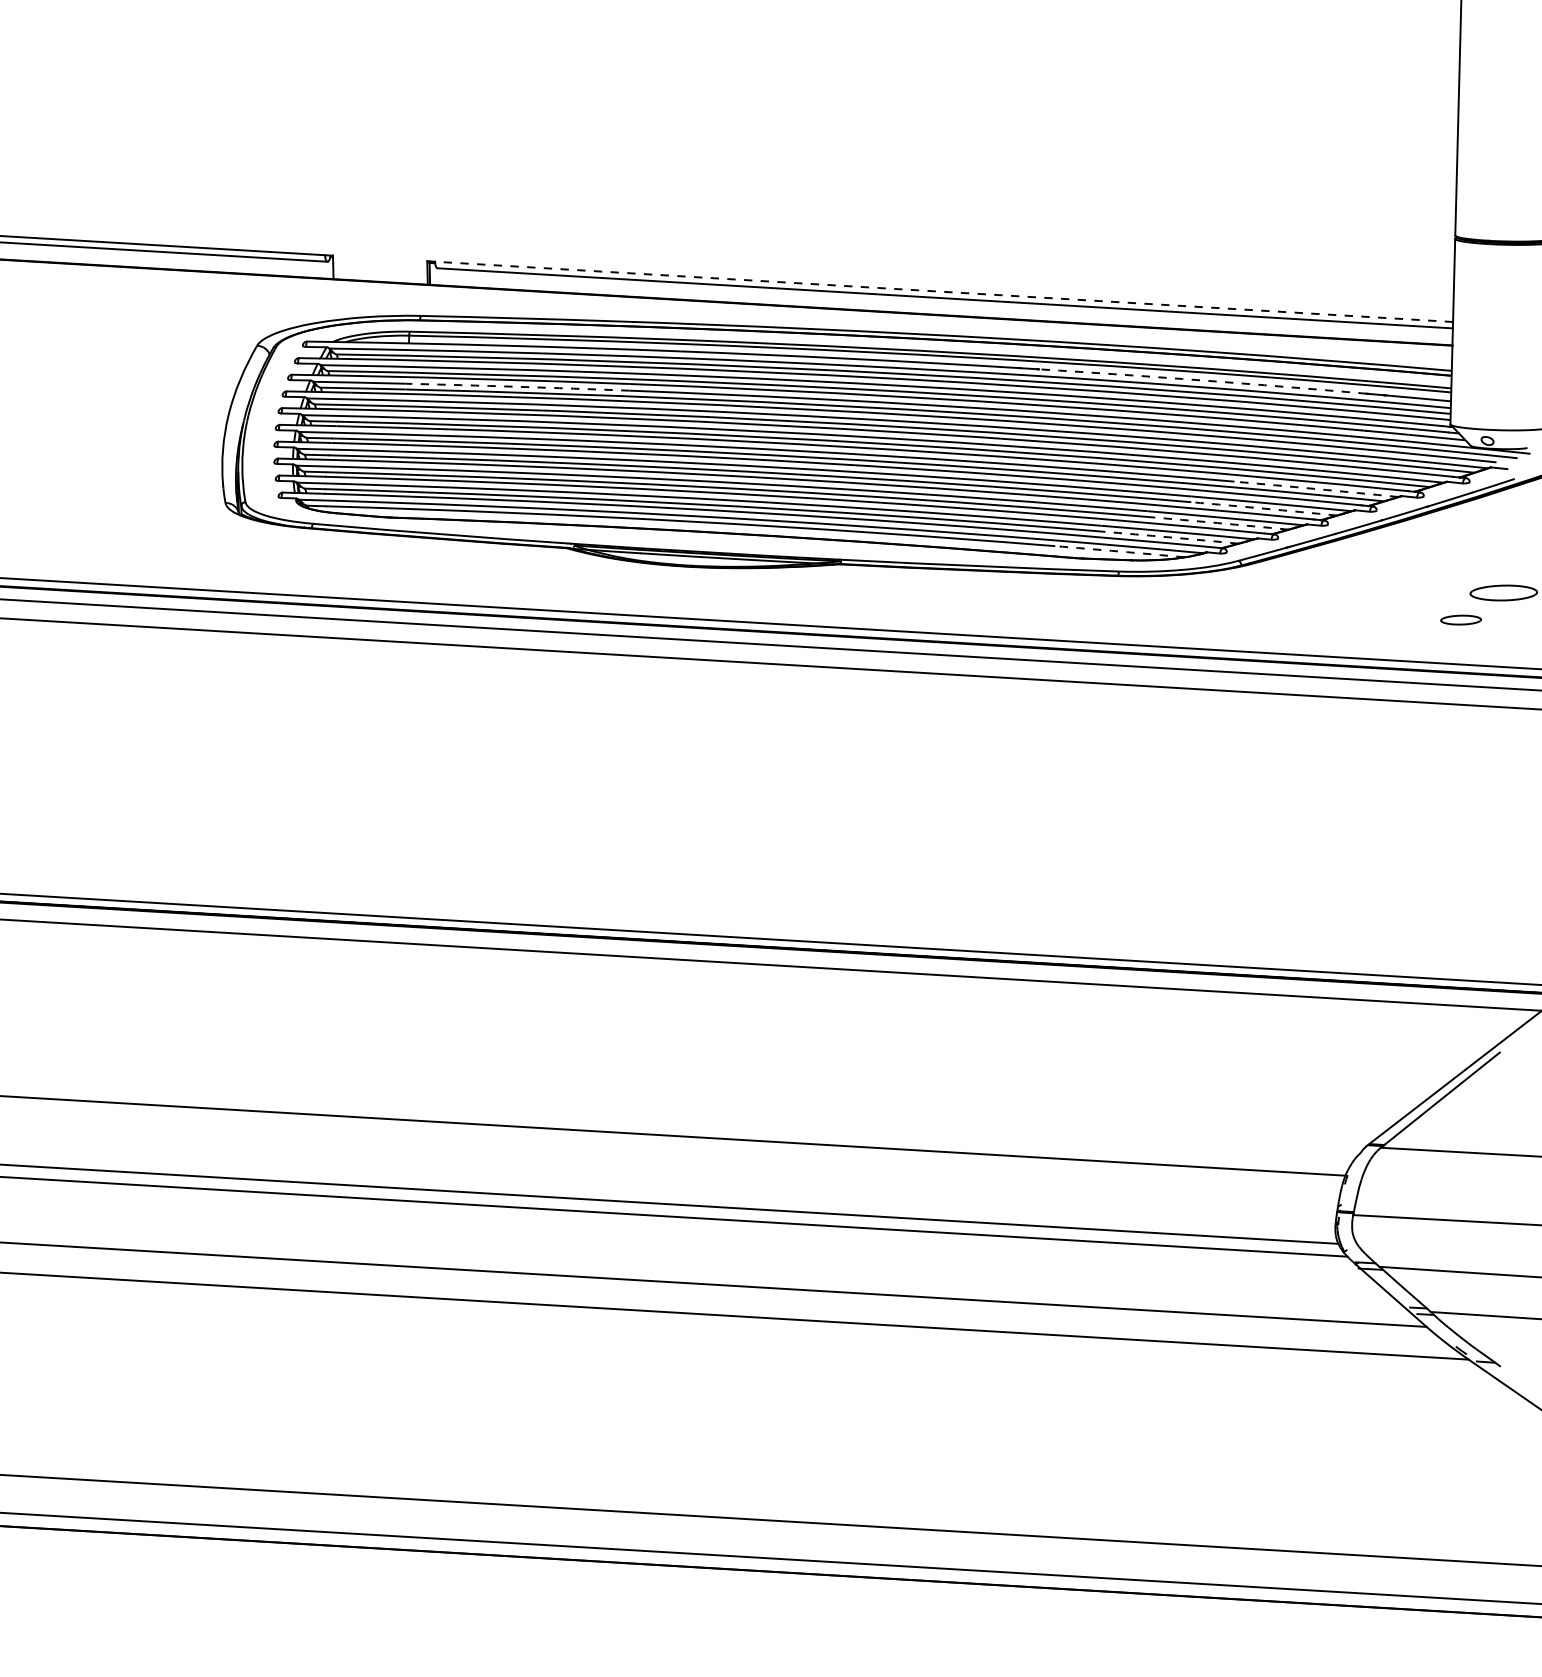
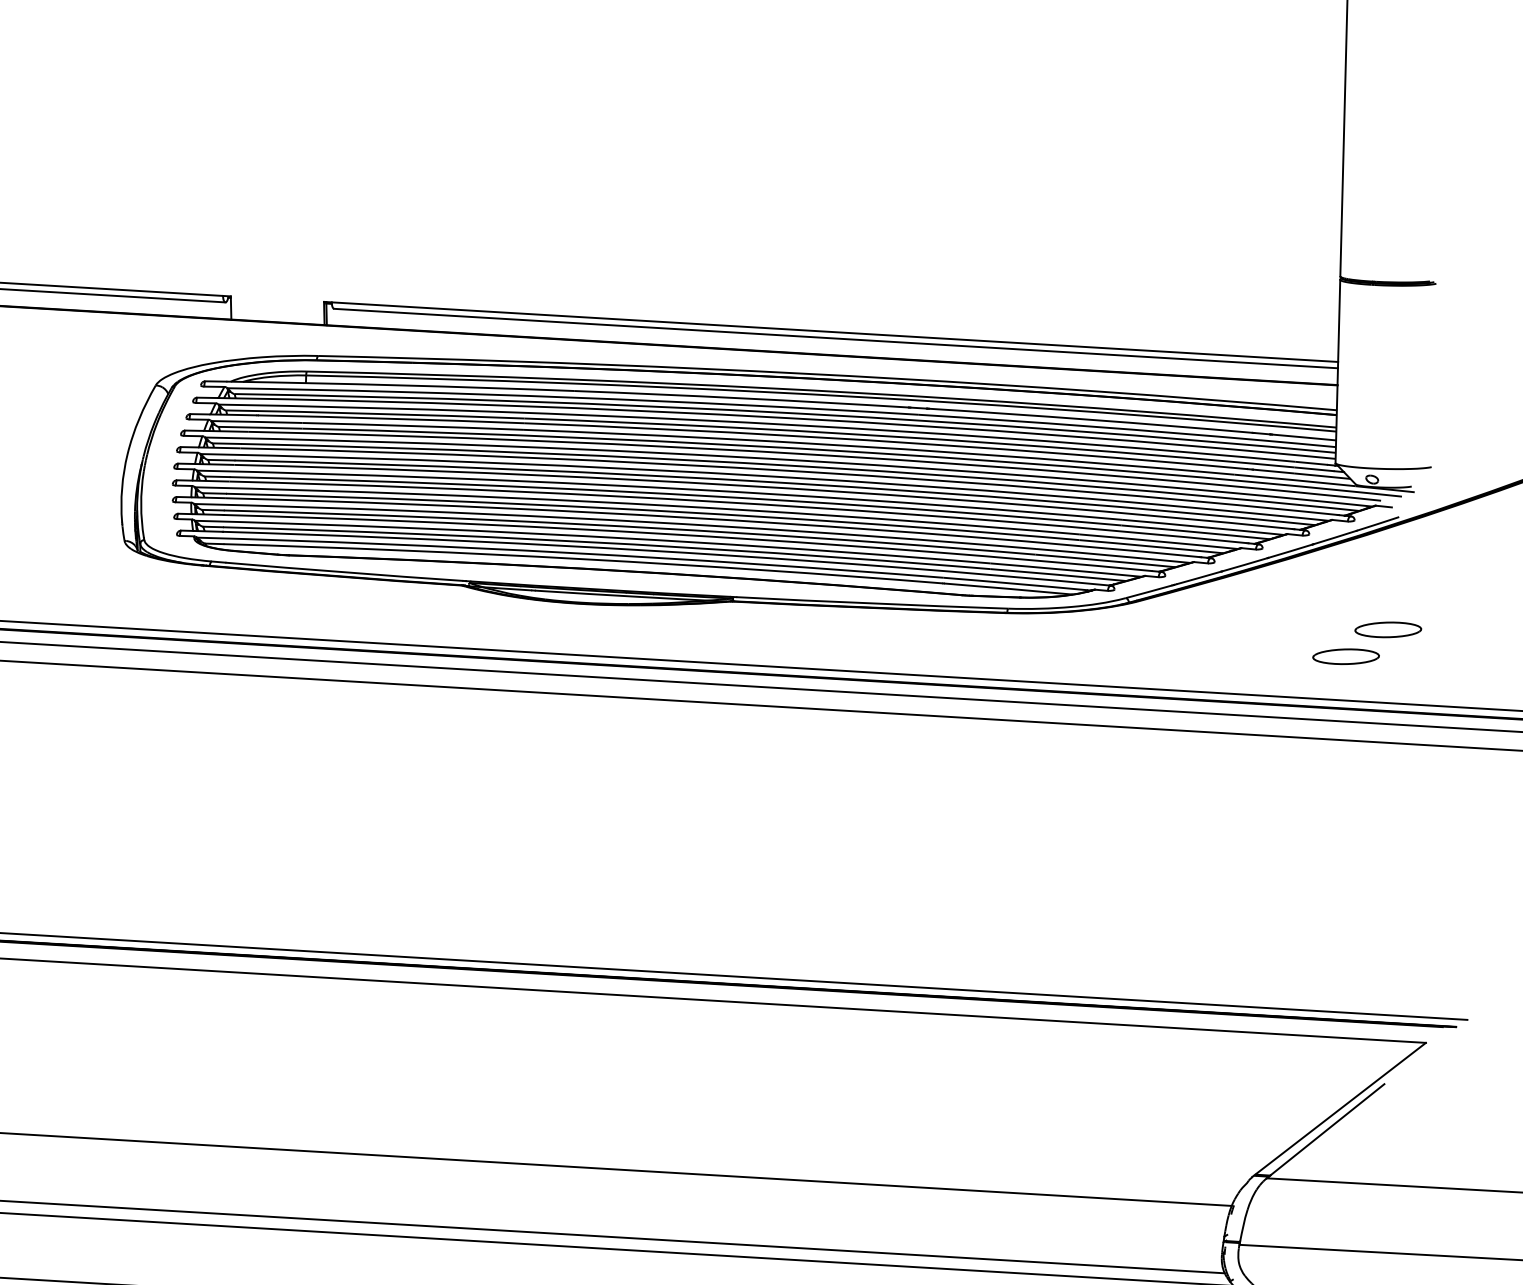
line: (944, 291) -> (835, 331), dashed -> solid
arc: (1202, 380) -> (1090, 419), dashed -> solid
arc: (517, 386) -> (413, 425), dashed -> solid
arc: (1316, 489) -> (1203, 527), dashed -> solid
arc: (1264, 508) -> (1151, 546), dashed -> solid
arc: (1217, 523) -> (1105, 561), dashed -> solid
arc: (1169, 537) -> (1057, 574), dashed -> solid
arc: (1119, 551) -> (1008, 588), dashed -> solid
part: (1460, 619) -> (1345, 656), size x1.67

